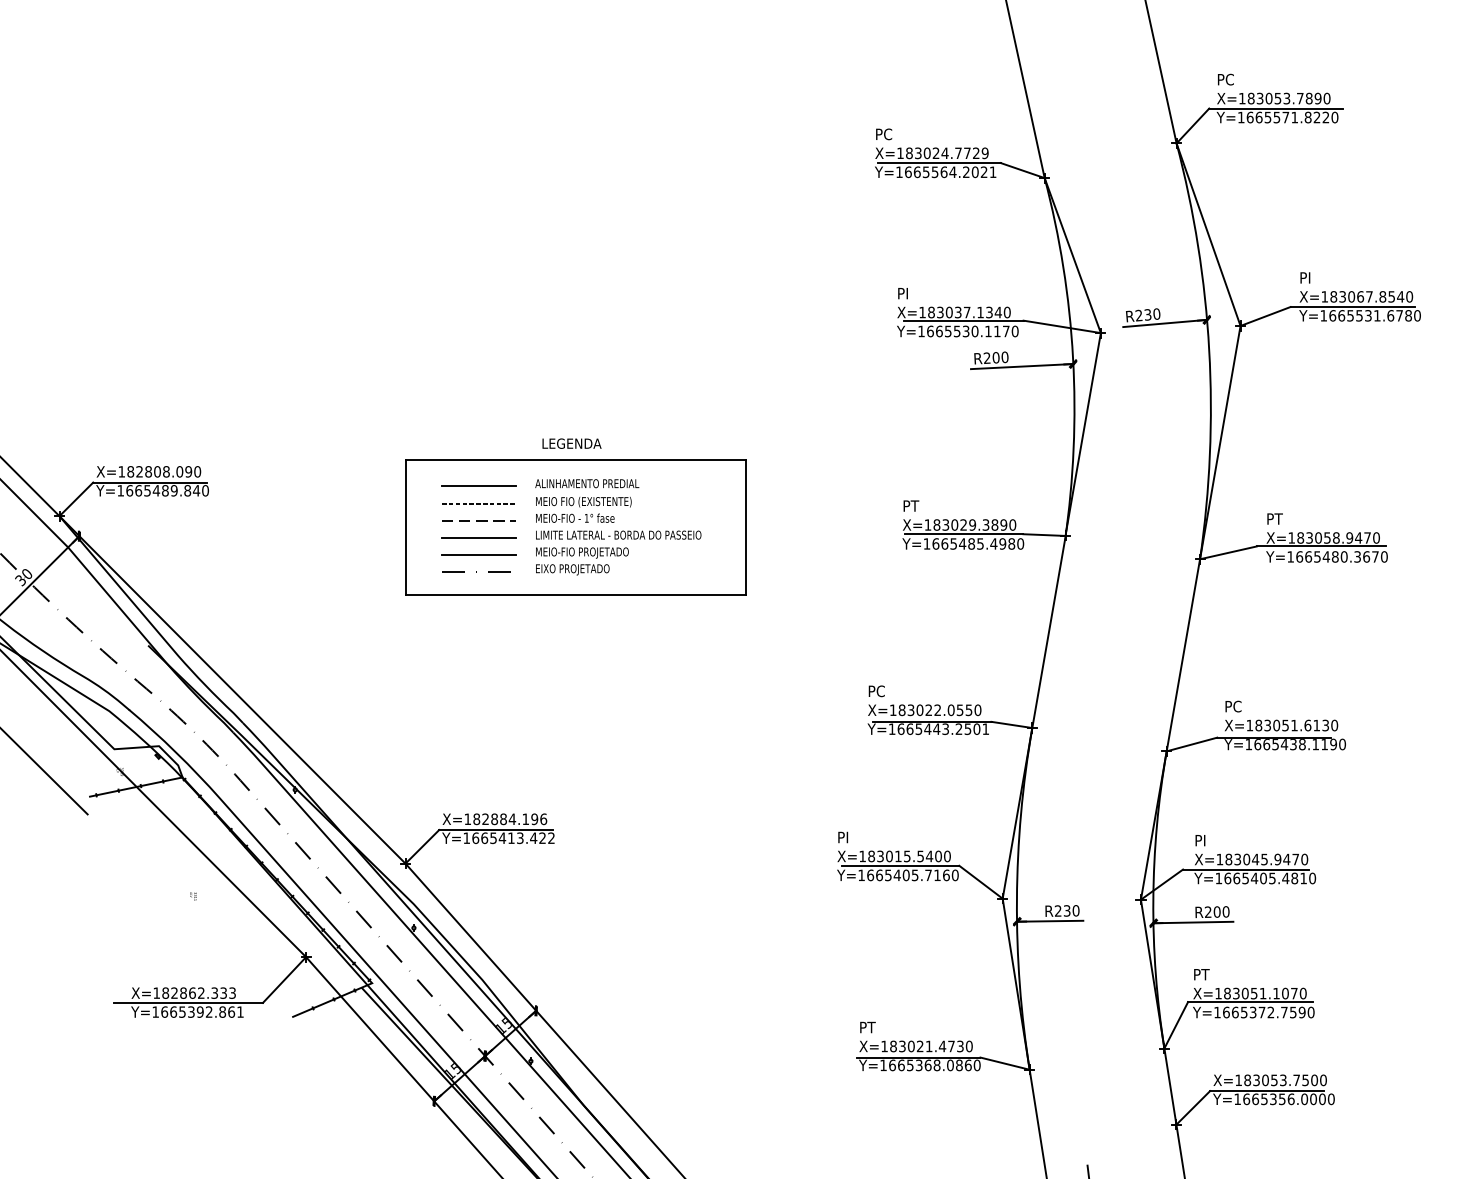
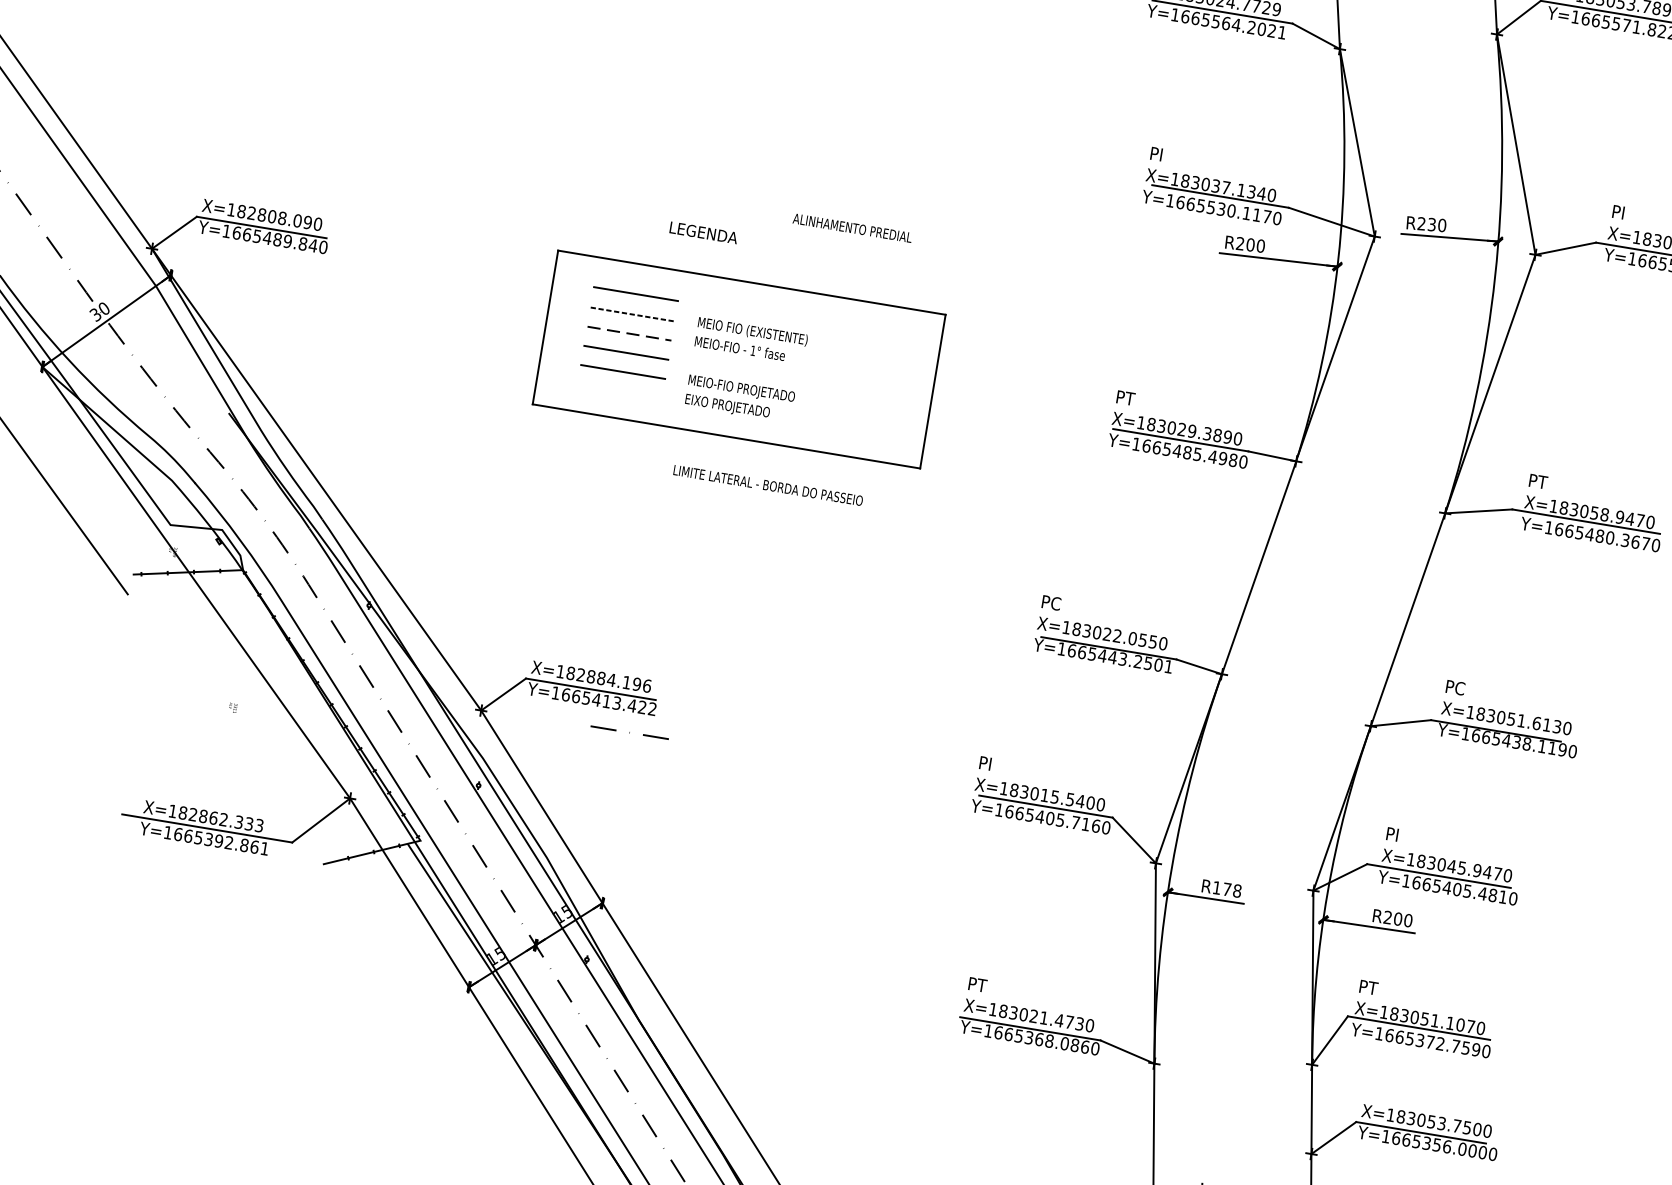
text: (571, 443) -> (703, 232), moved
text: (587, 483) -> (852, 228), moved
text: (618, 534) -> (768, 484), moved
line: (476, 571) -> (629, 732), moved
text: (1066, 910) -> (1226, 888), R230 -> R178

